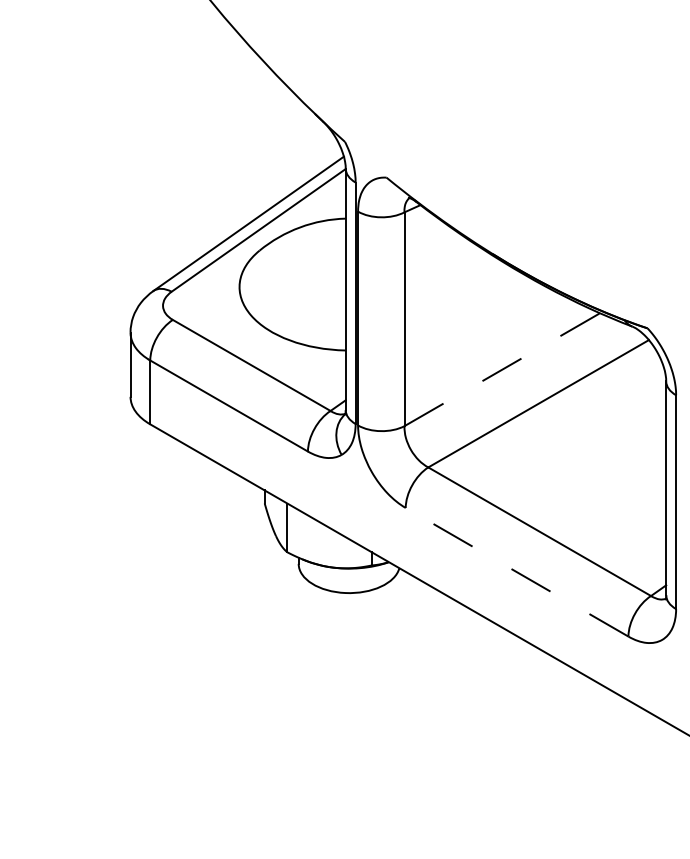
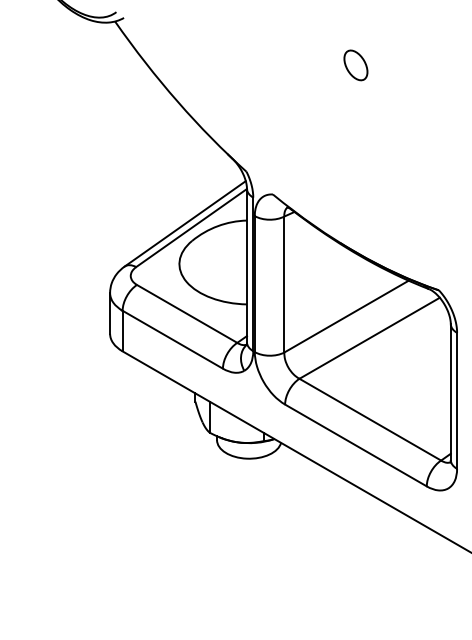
line: (502, 369) -> (346, 316), dashed -> solid
line: (516, 572) -> (355, 445), dashed -> solid

